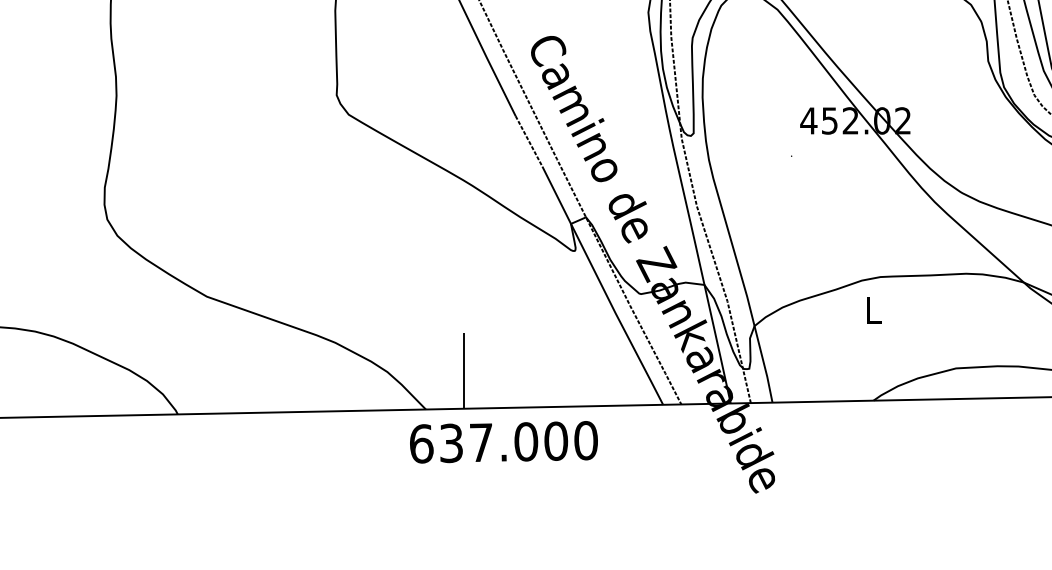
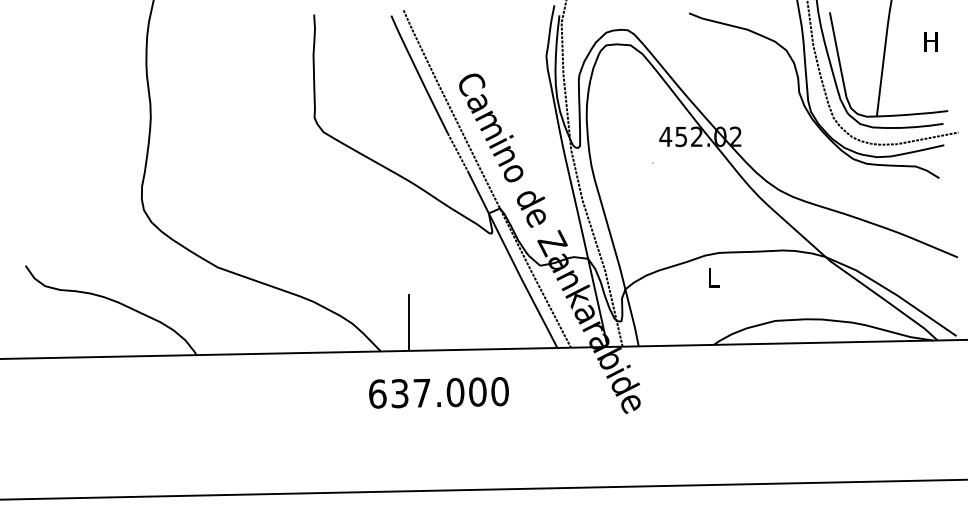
text: (503, 441) -> (438, 392), moved

